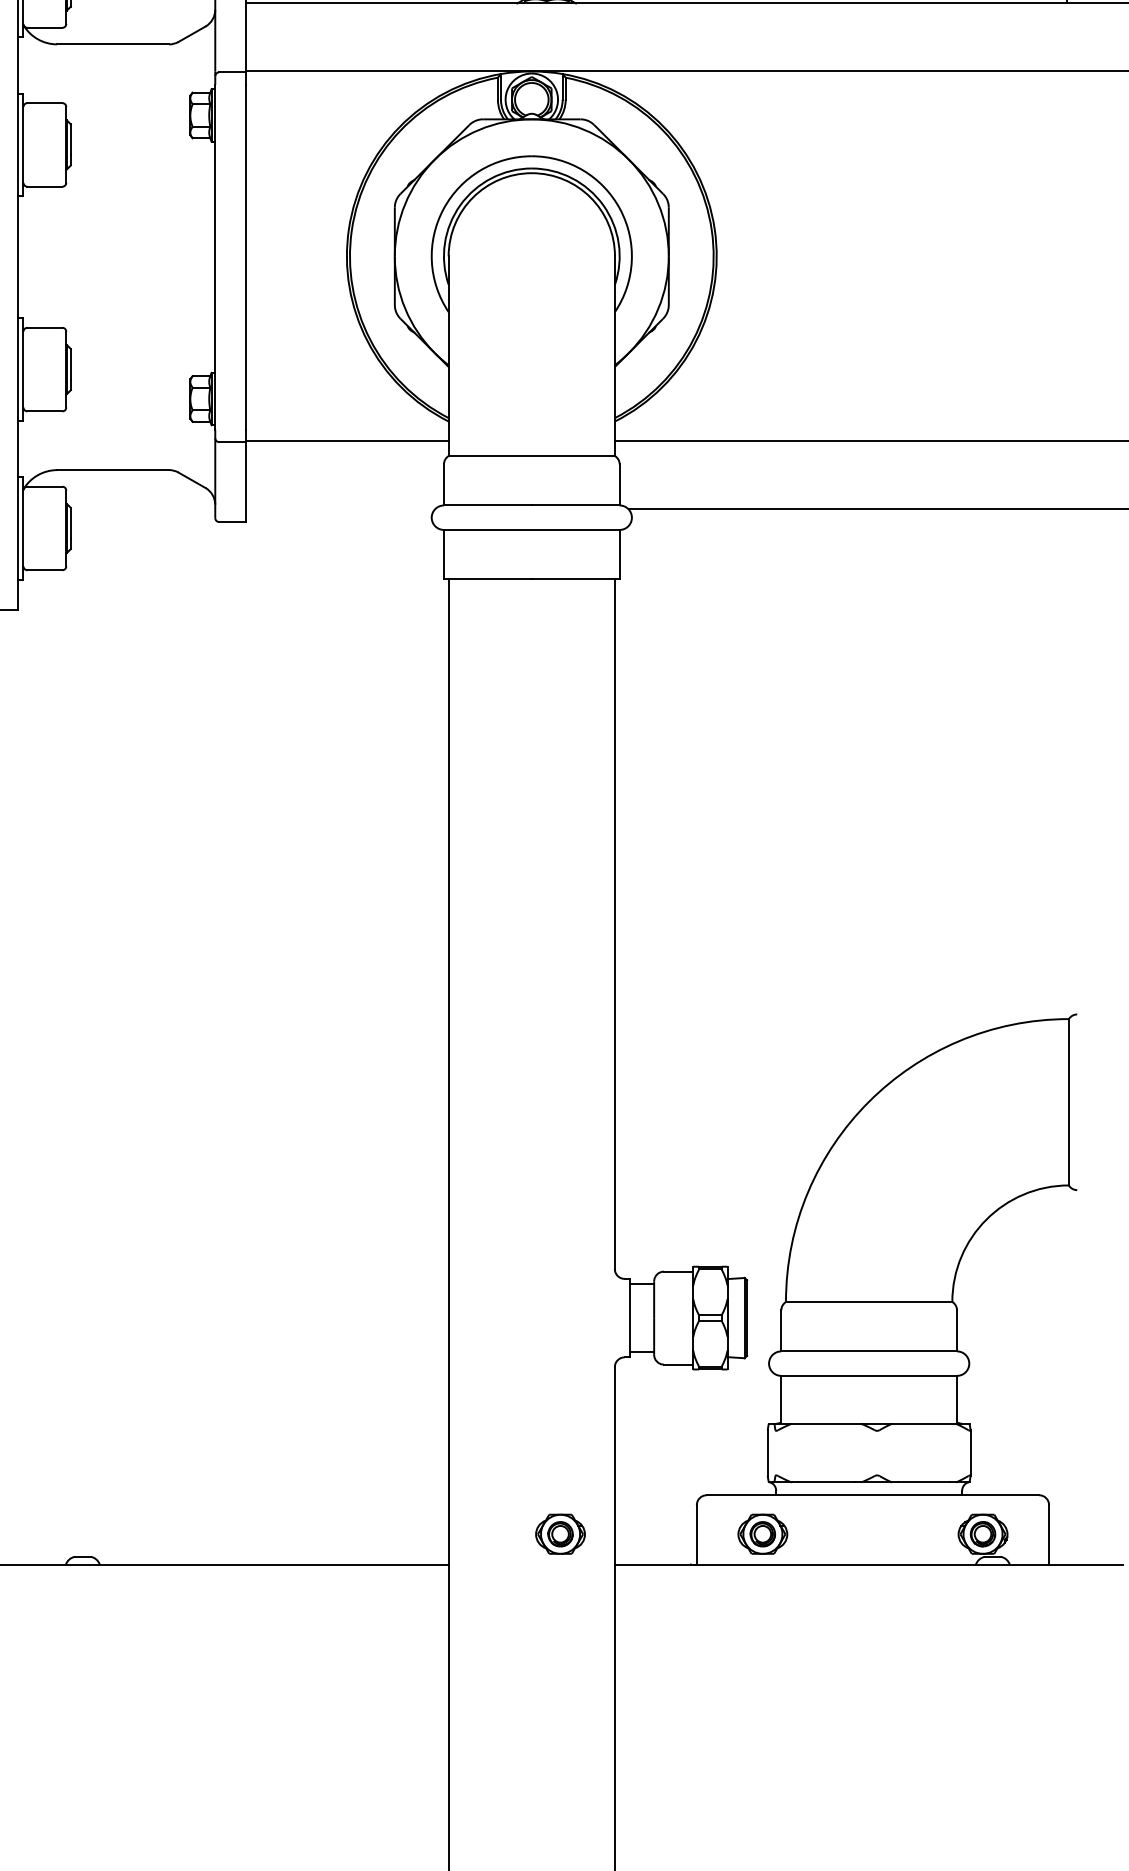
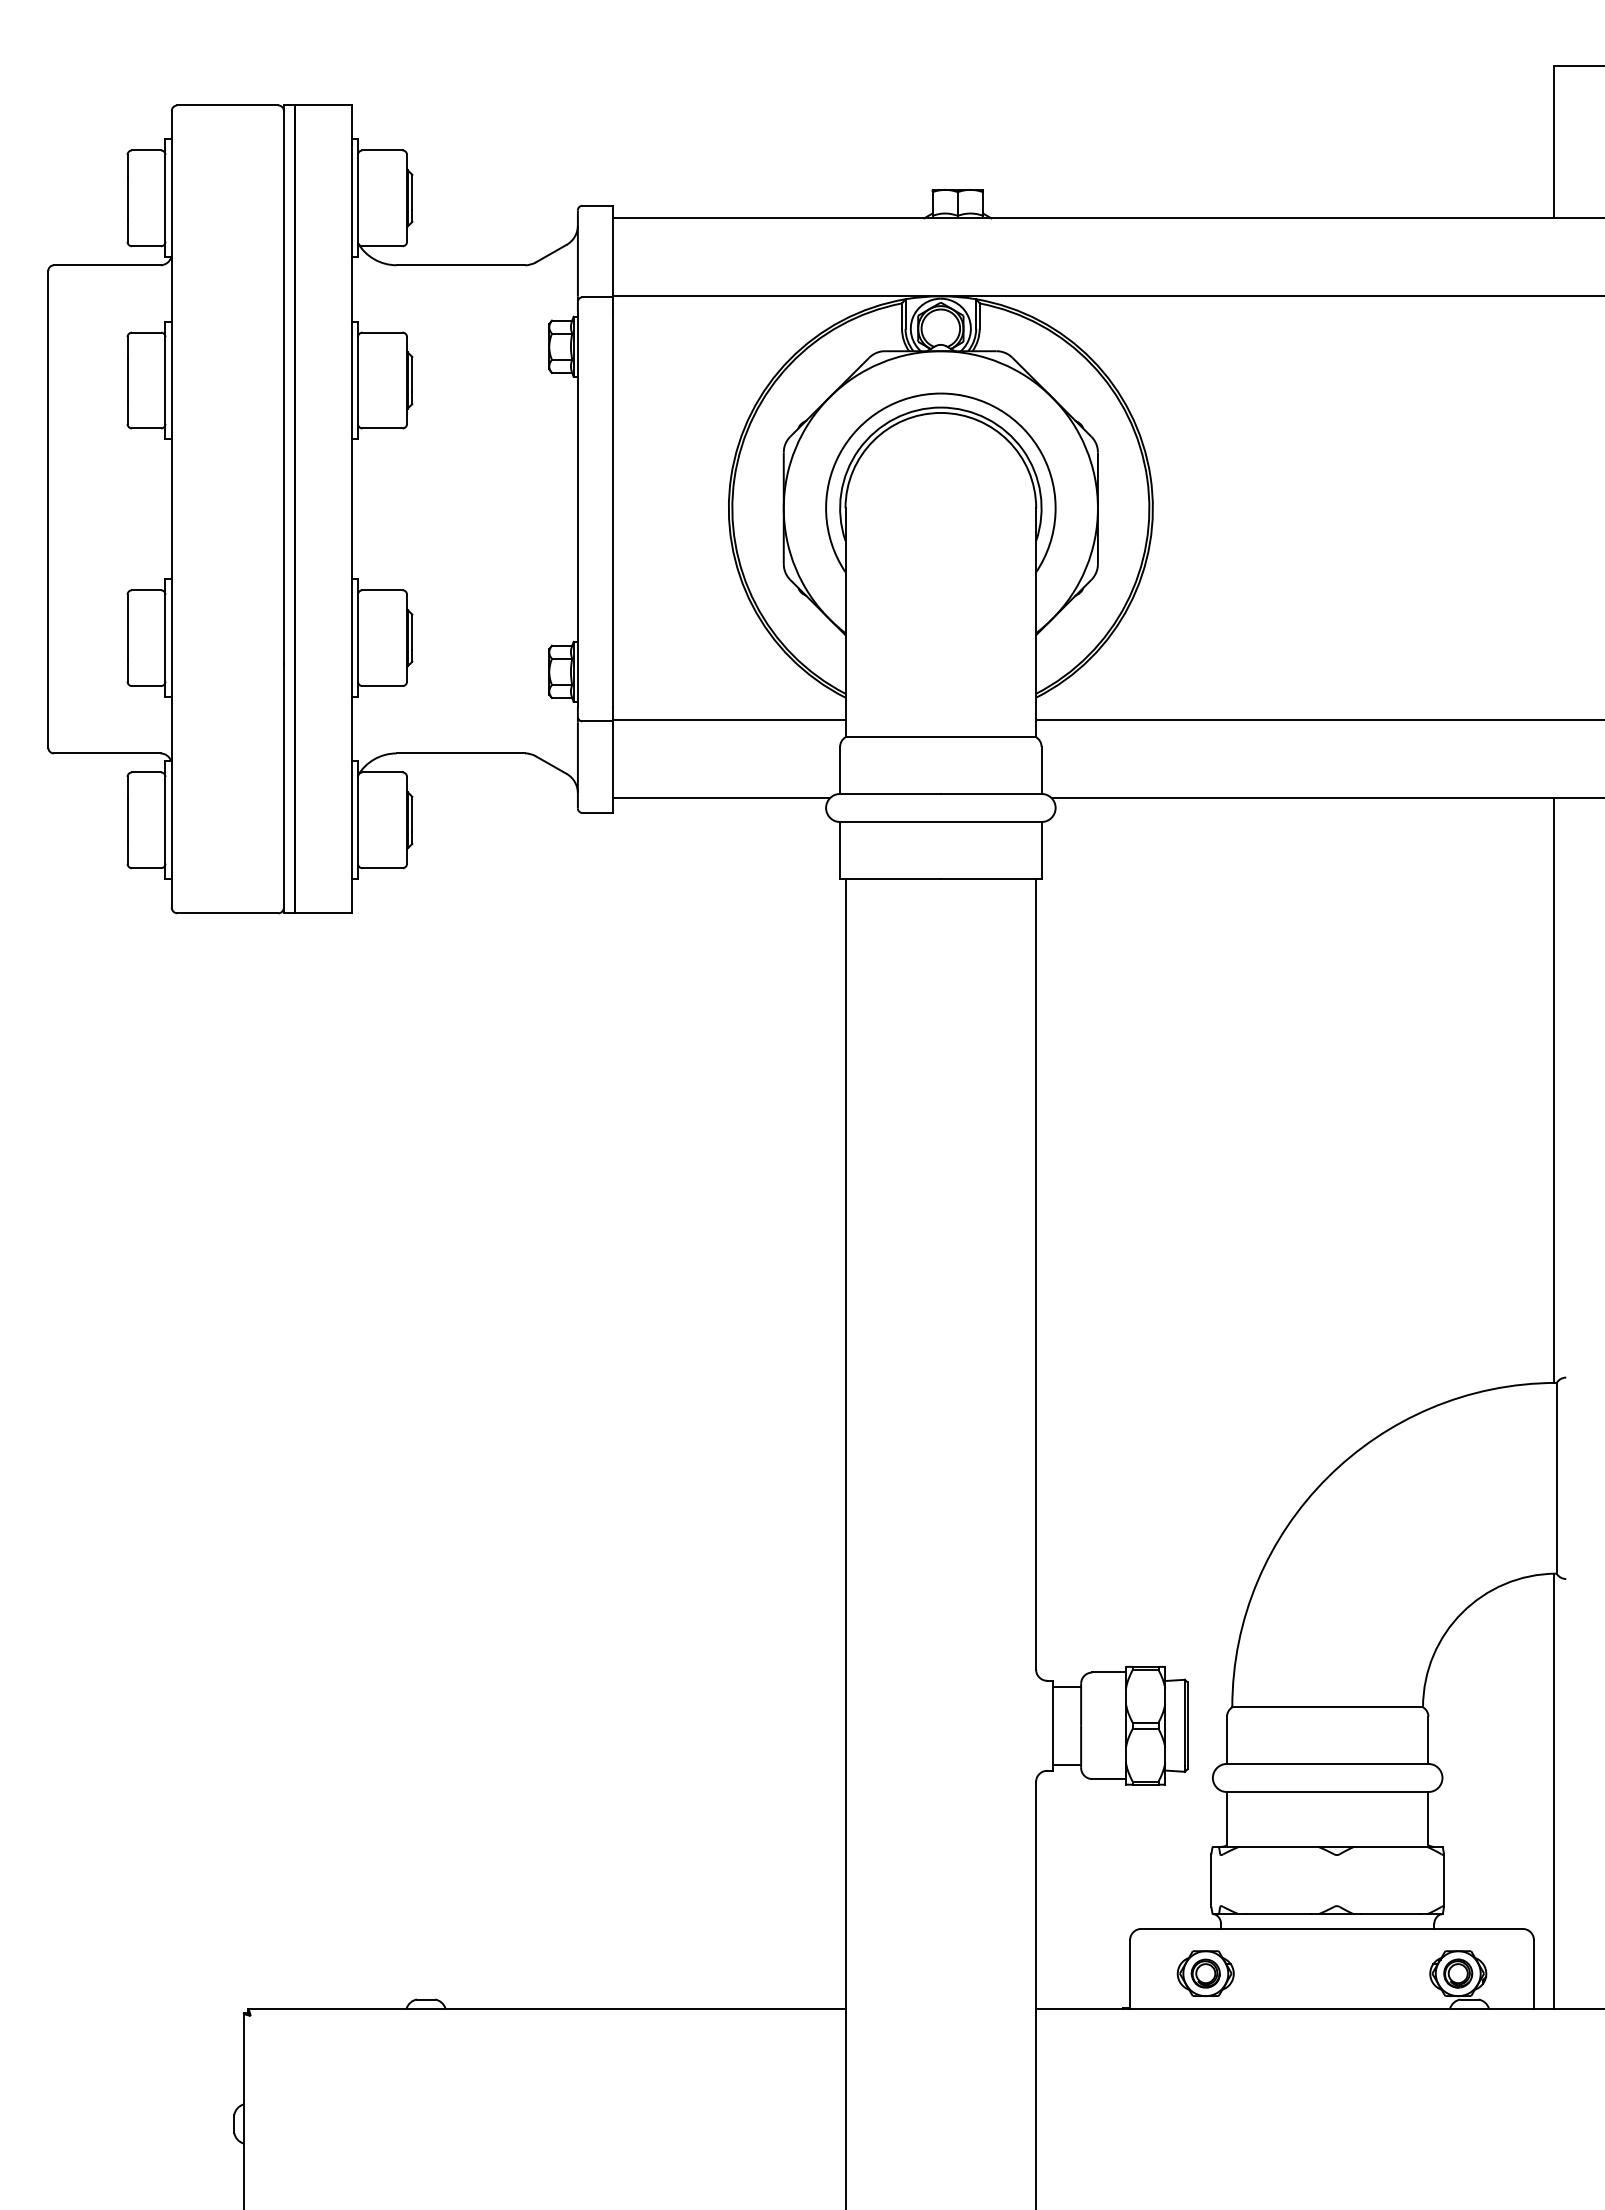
line: (340, 509) -> (721, 798), added
line: (1066, 764) -> (1554, 1090), added
line: (1066, 1374) -> (1554, 1790), added
part: (560, 1534) -> (973, 1973), removed

